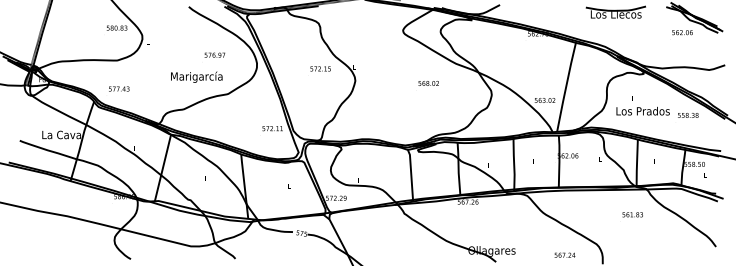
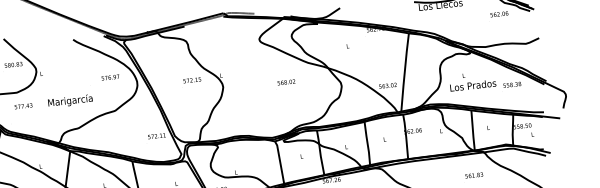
text: (214, 54) -> (110, 76), moved
text: (196, 76) -> (70, 100), moved
text: (119, 88) -> (23, 105), moved

